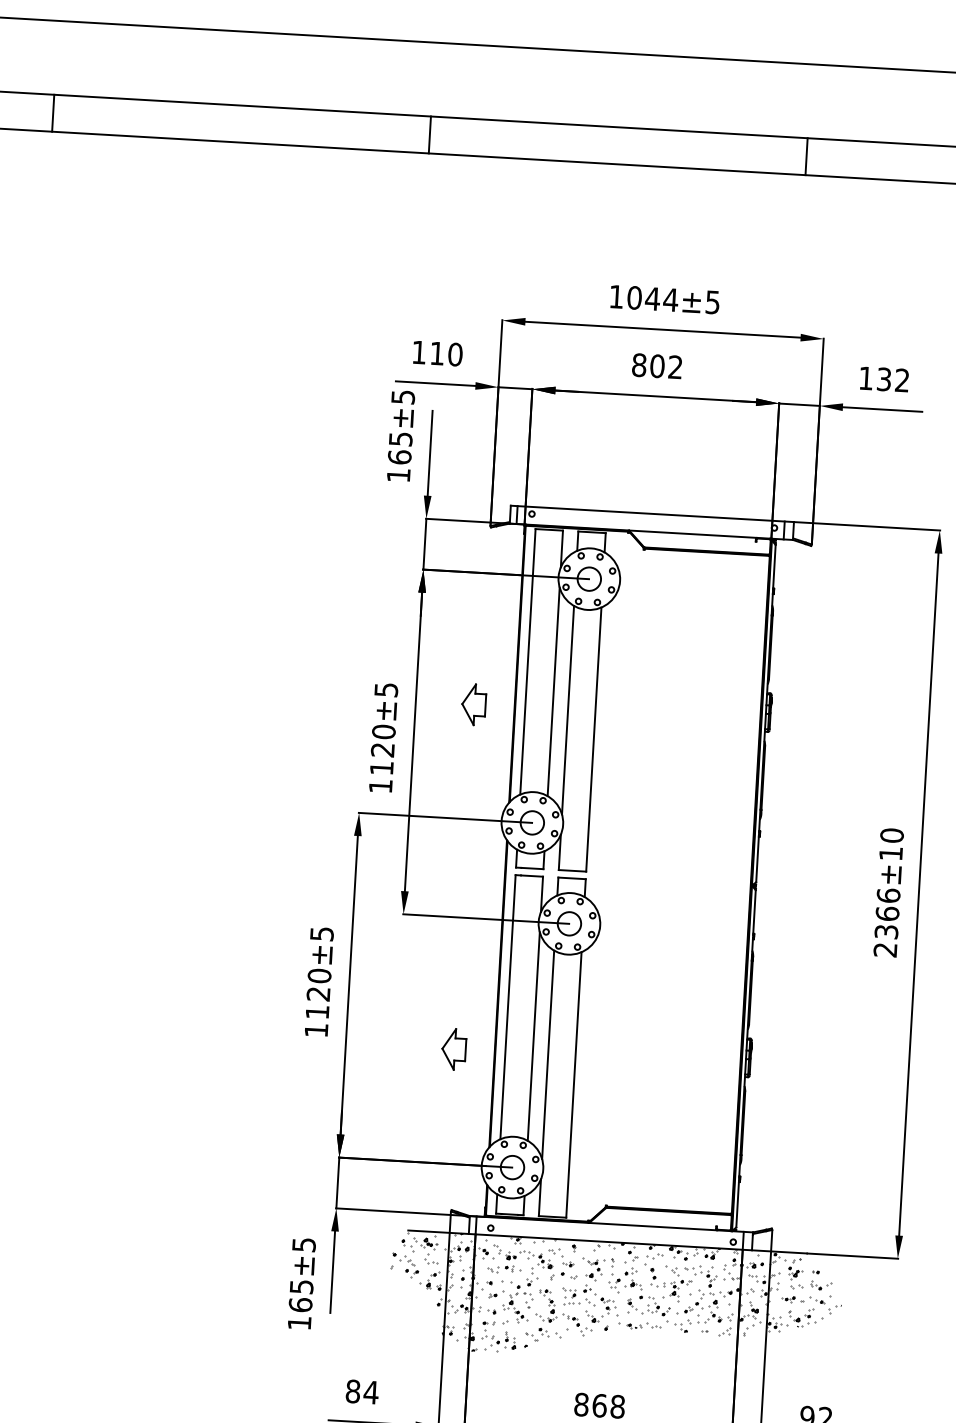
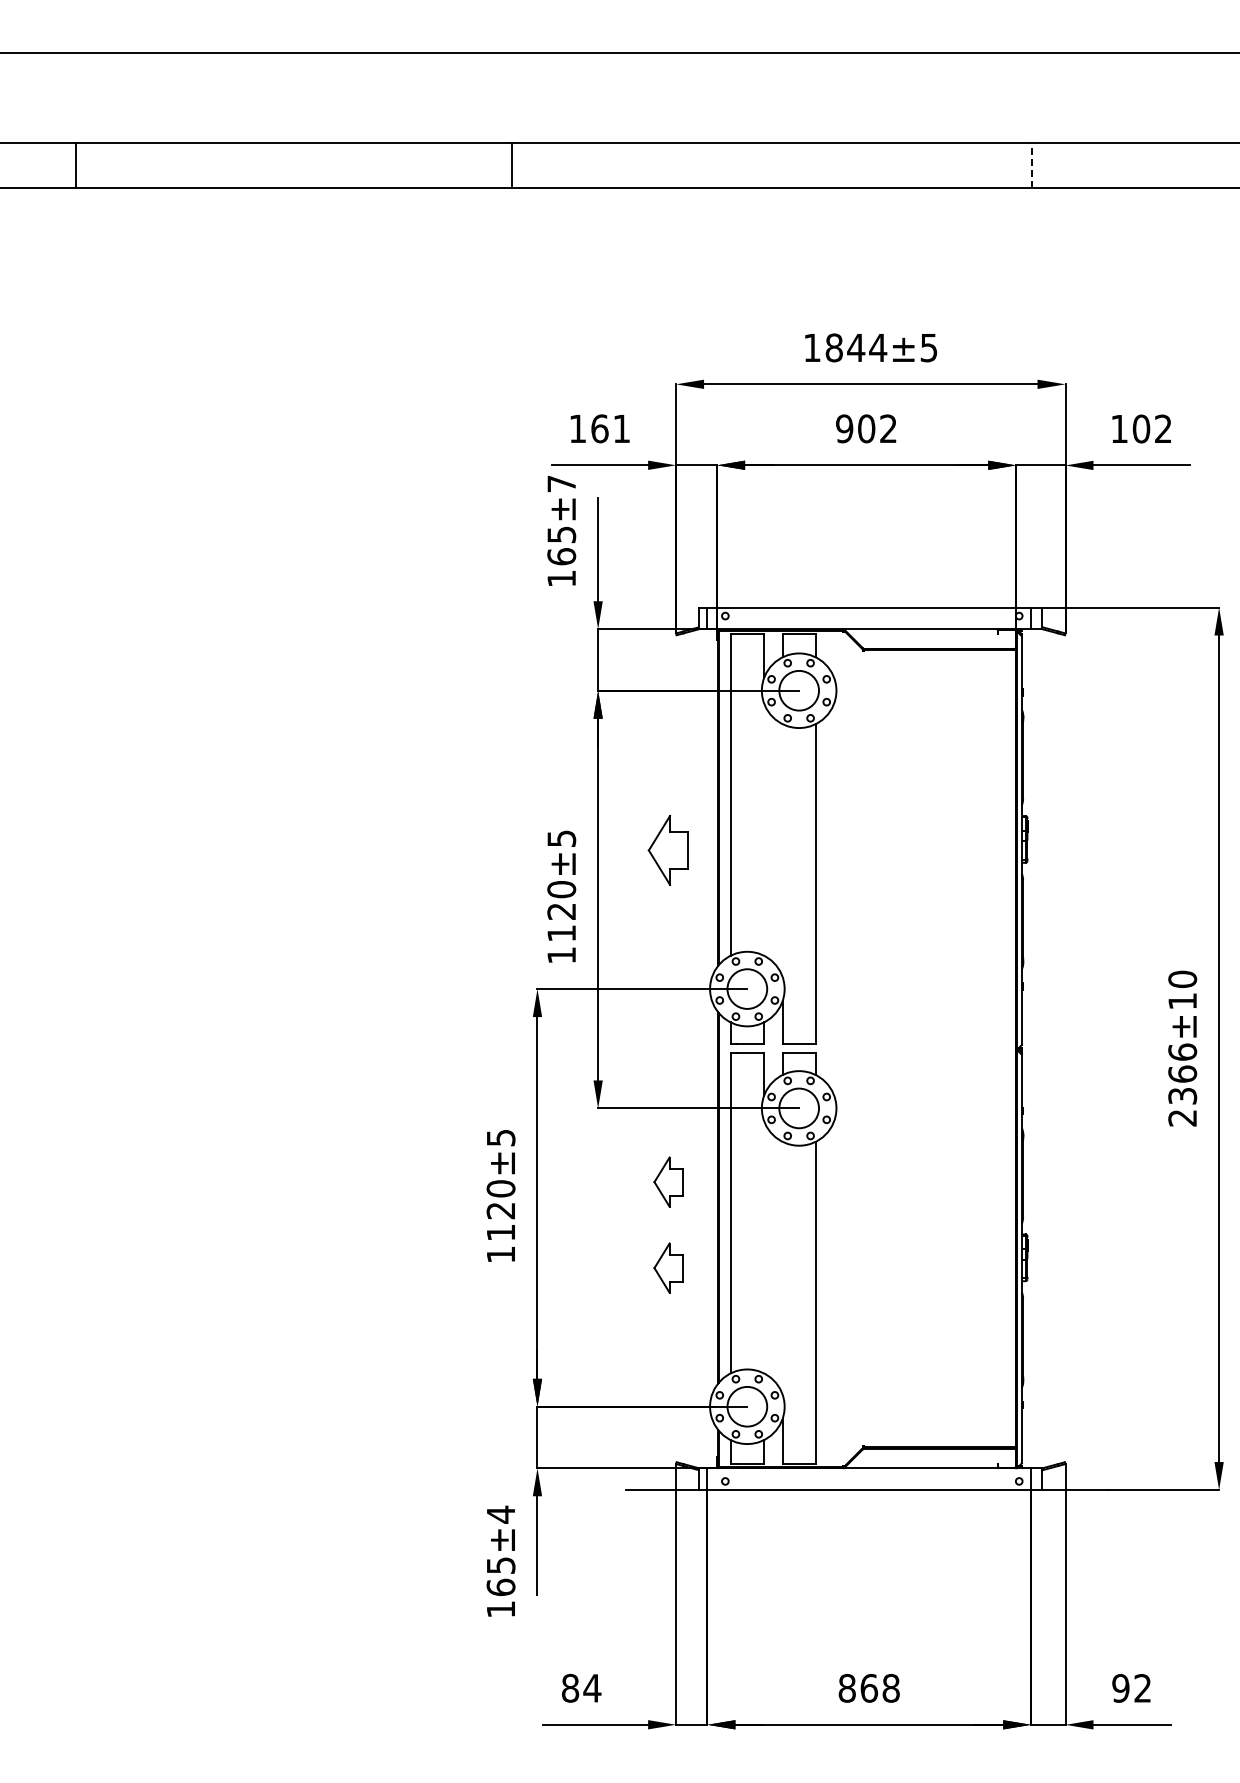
line: (53, 112) -> (76, 164), moved
line: (429, 134) -> (511, 164), moved
line: (806, 156) -> (1032, 164), solid -> dashed
text: (633, 298) -> (833, 348), 1044±5 -> 1844±5
text: (446, 353) -> (610, 428), 110 -> 161
text: (639, 364) -> (844, 428), 802 -> 902
text: (884, 379) -> (1141, 428), 132 -> 102
text: (403, 397) -> (561, 484), 165±5 -> 165±7
circle: (589, 578) -> (799, 690), size x1.4
line: (553, 691) -> (763, 829), removed
part: (473, 704) -> (668, 850), size x1.4
line: (567, 710) -> (782, 850), removed
circle: (532, 822) -> (747, 988), size x1.4
circle: (569, 923) -> (799, 1108), size x1.4
part: (458, 977) -> (668, 1181), added
line: (533, 1036) -> (763, 1246), removed
line: (548, 1054) -> (782, 1267), removed
circle: (512, 1167) -> (747, 1406), size x1.4
text: (304, 1244) -> (501, 1514), 165±5 -> 165±4
hatch: (615, 1300) -> (880, 1560), removed

